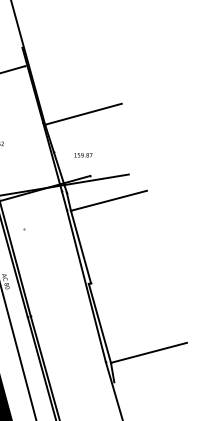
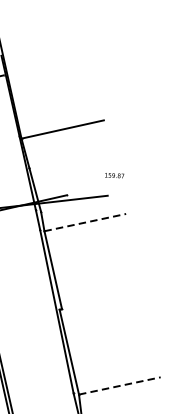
text: (83, 155) -> (114, 175), moved
line: (109, 200) -> (85, 222), solid -> dashed
line: (149, 352) -> (120, 385), solid -> dashed

